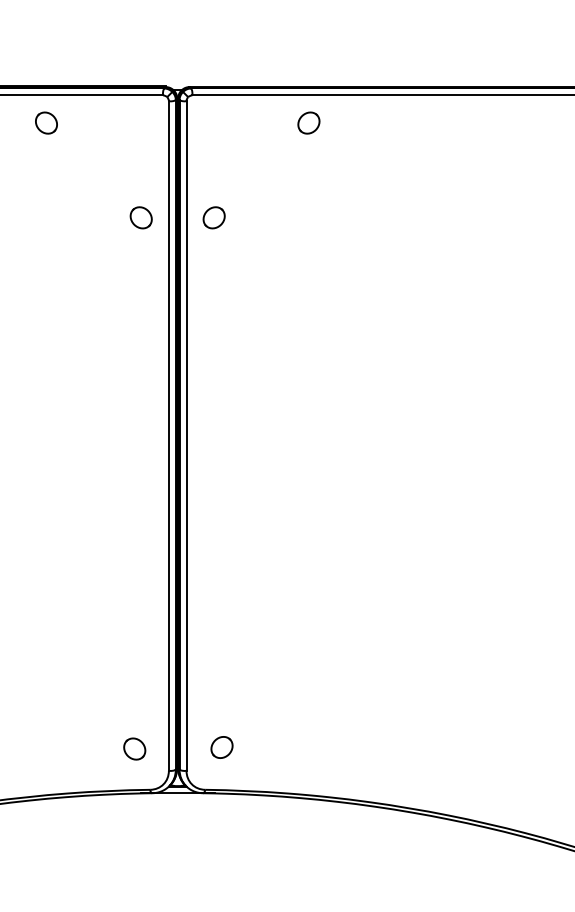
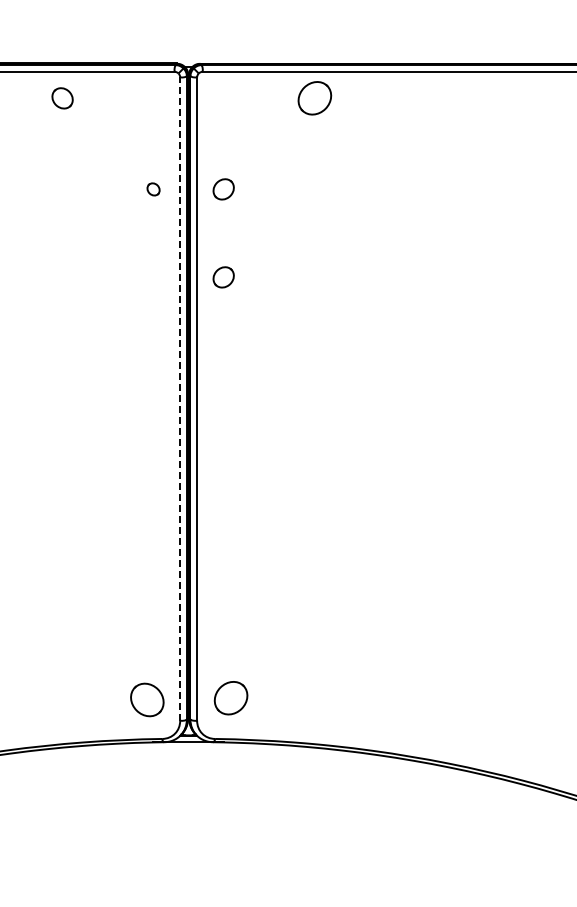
part: (308, 123) -> (314, 98), size x1.6
part: (141, 217) -> (153, 189), size x0.6
part: (213, 309) -> (223, 277), added
line: (169, 436) -> (180, 399), solid -> dashed
part: (222, 747) -> (231, 698), size x1.6
part: (134, 748) -> (147, 699), size x1.6

